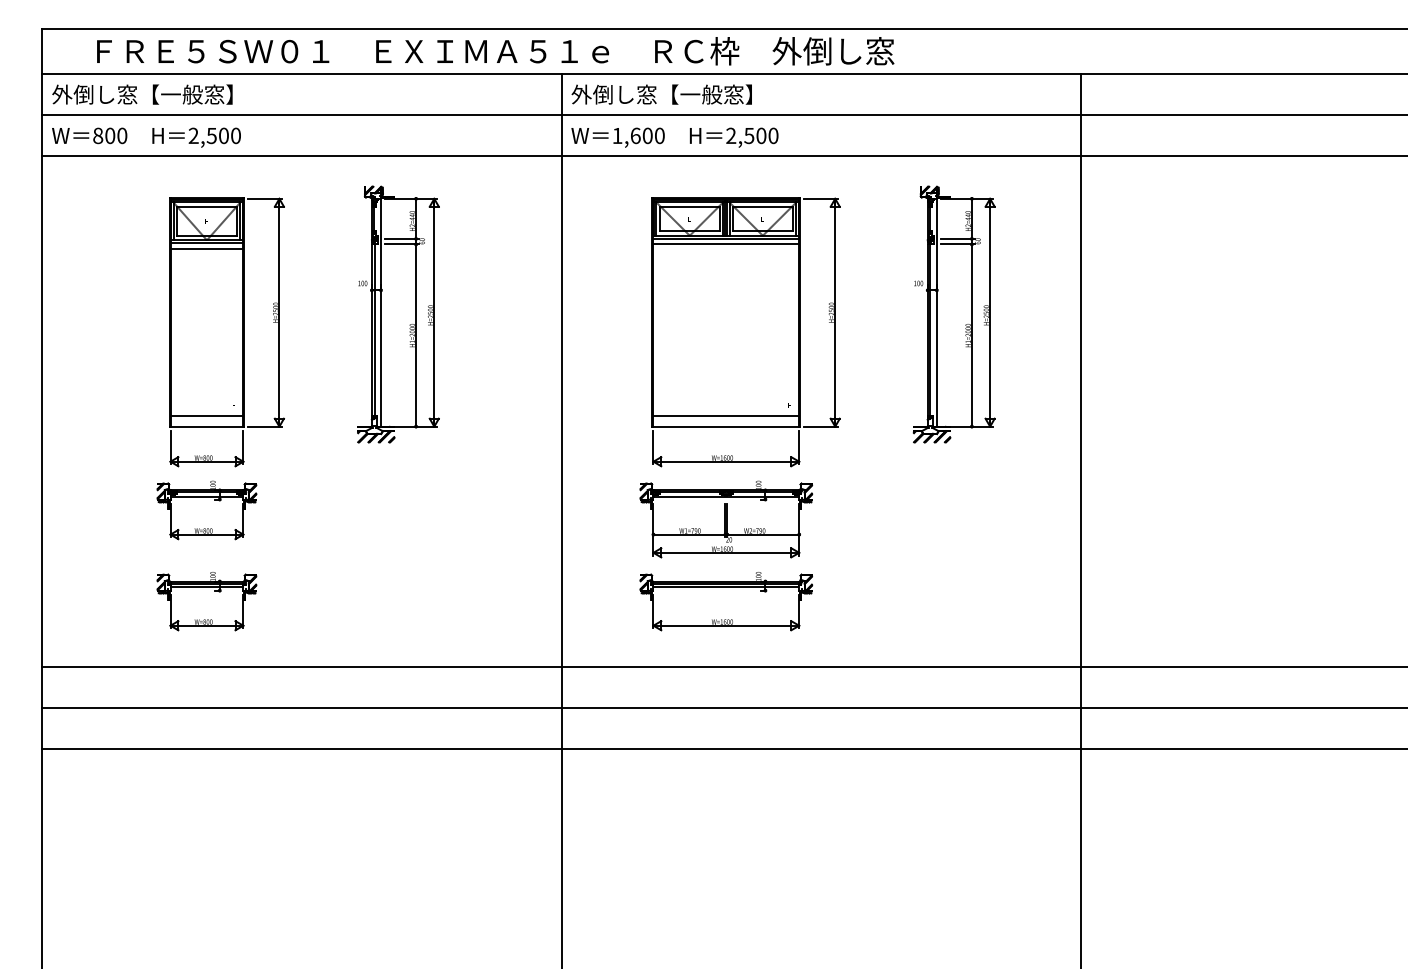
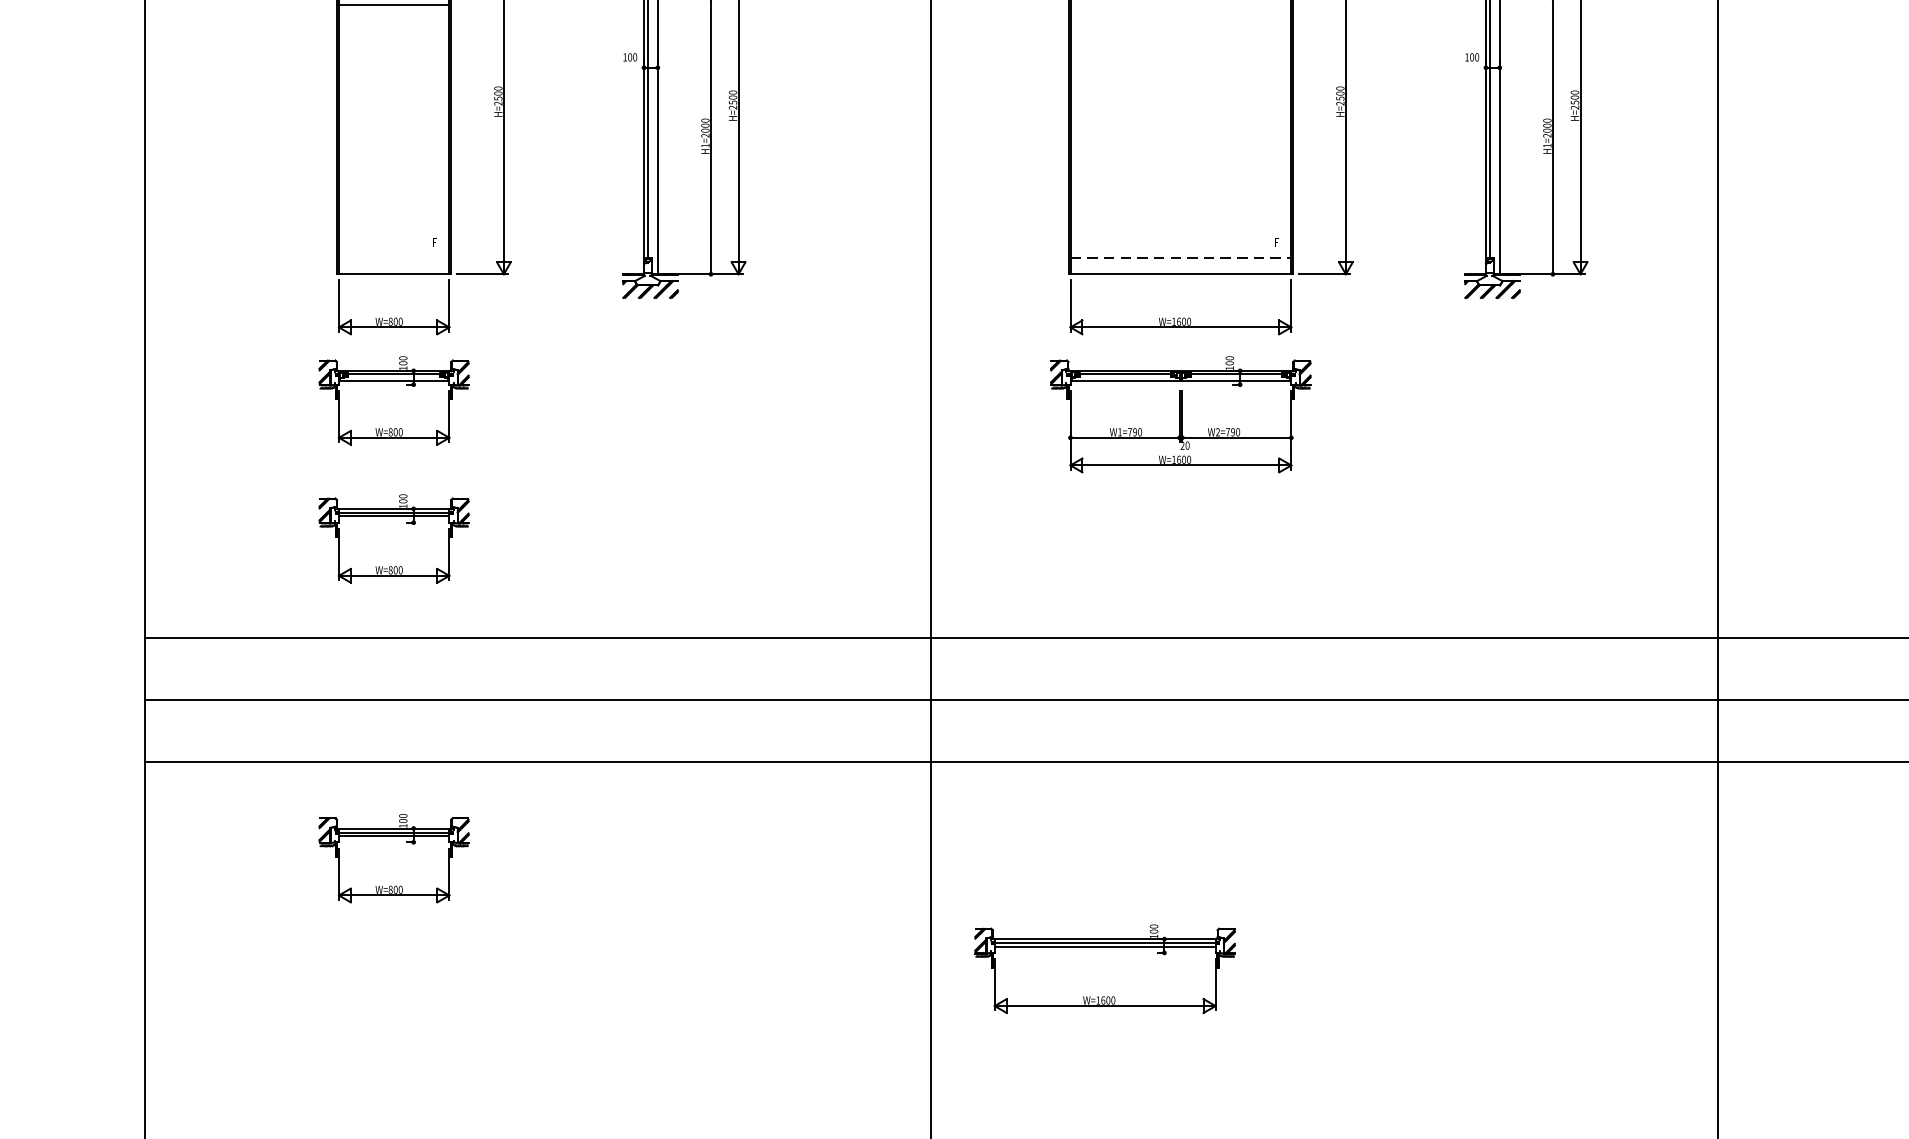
line: (206, 415) -> (393, 257), removed
line: (726, 415) -> (1181, 257), solid -> dashed
part: (726, 601) -> (1105, 969), moved
part: (206, 812) -> (393, 858), added

